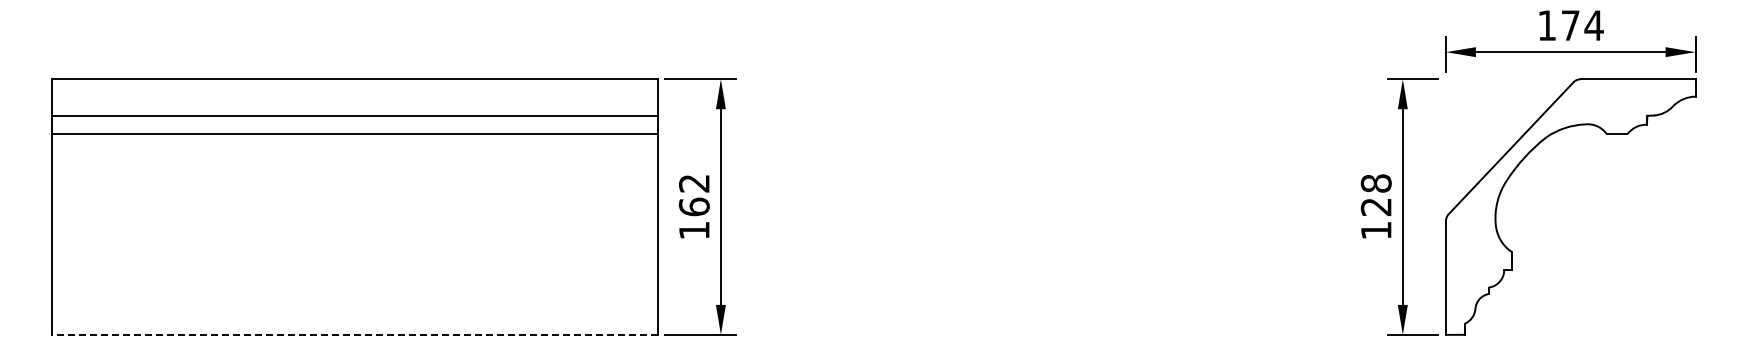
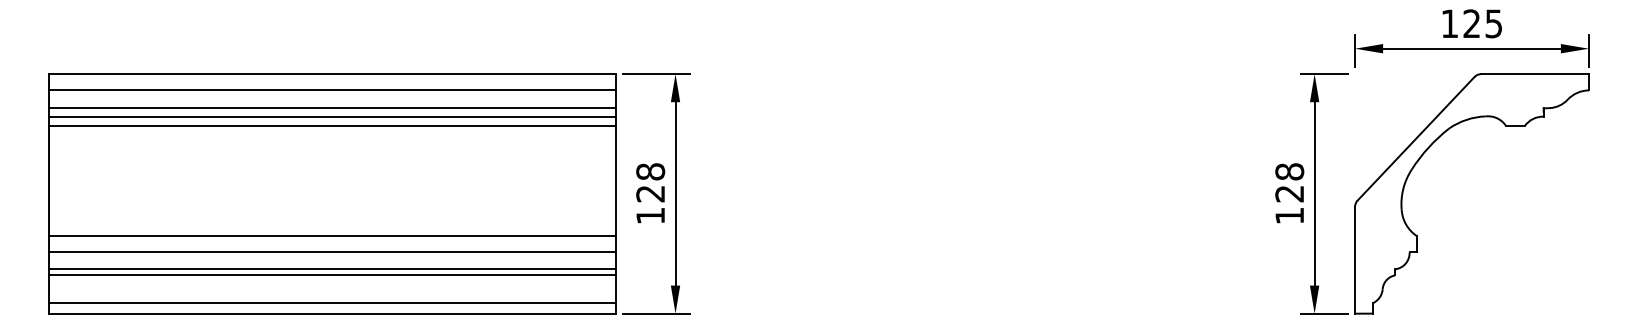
text: (1582, 25) -> (1483, 23), 174 -> 125
line: (354, 96) -> (332, 90), added
line: (354, 124) -> (332, 116), added
text: (694, 195) -> (650, 183), 162 -> 128
line: (354, 252) -> (332, 236), added
line: (354, 269) -> (332, 252), added
line: (354, 287) -> (332, 269), added
line: (354, 294) -> (332, 275), added
line: (354, 323) -> (332, 303), added
line: (354, 334) -> (332, 313), dashed -> solid

